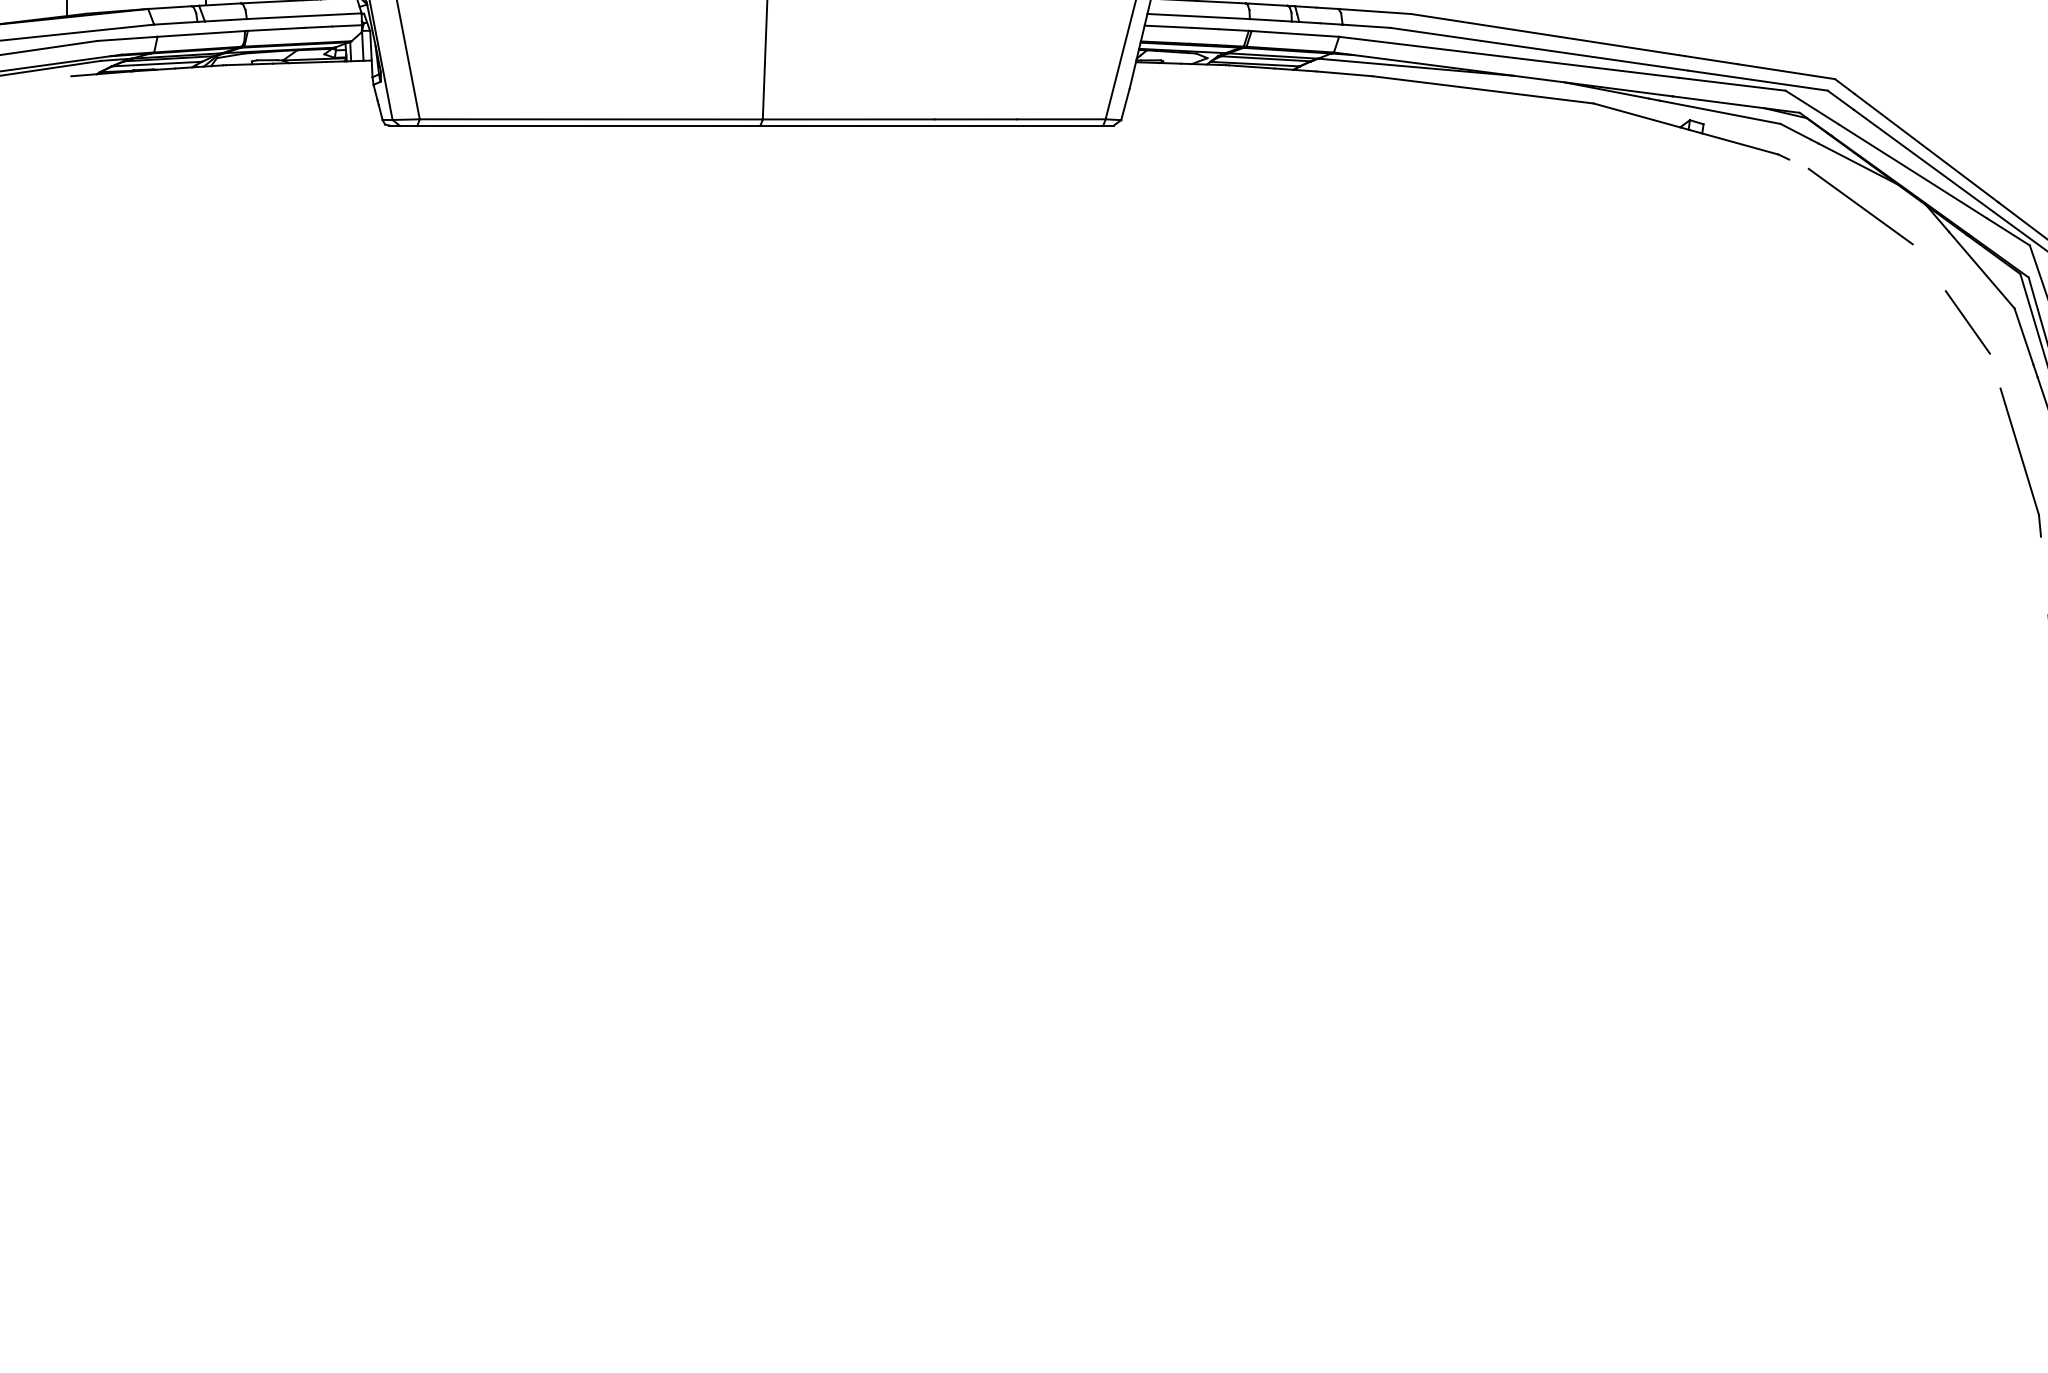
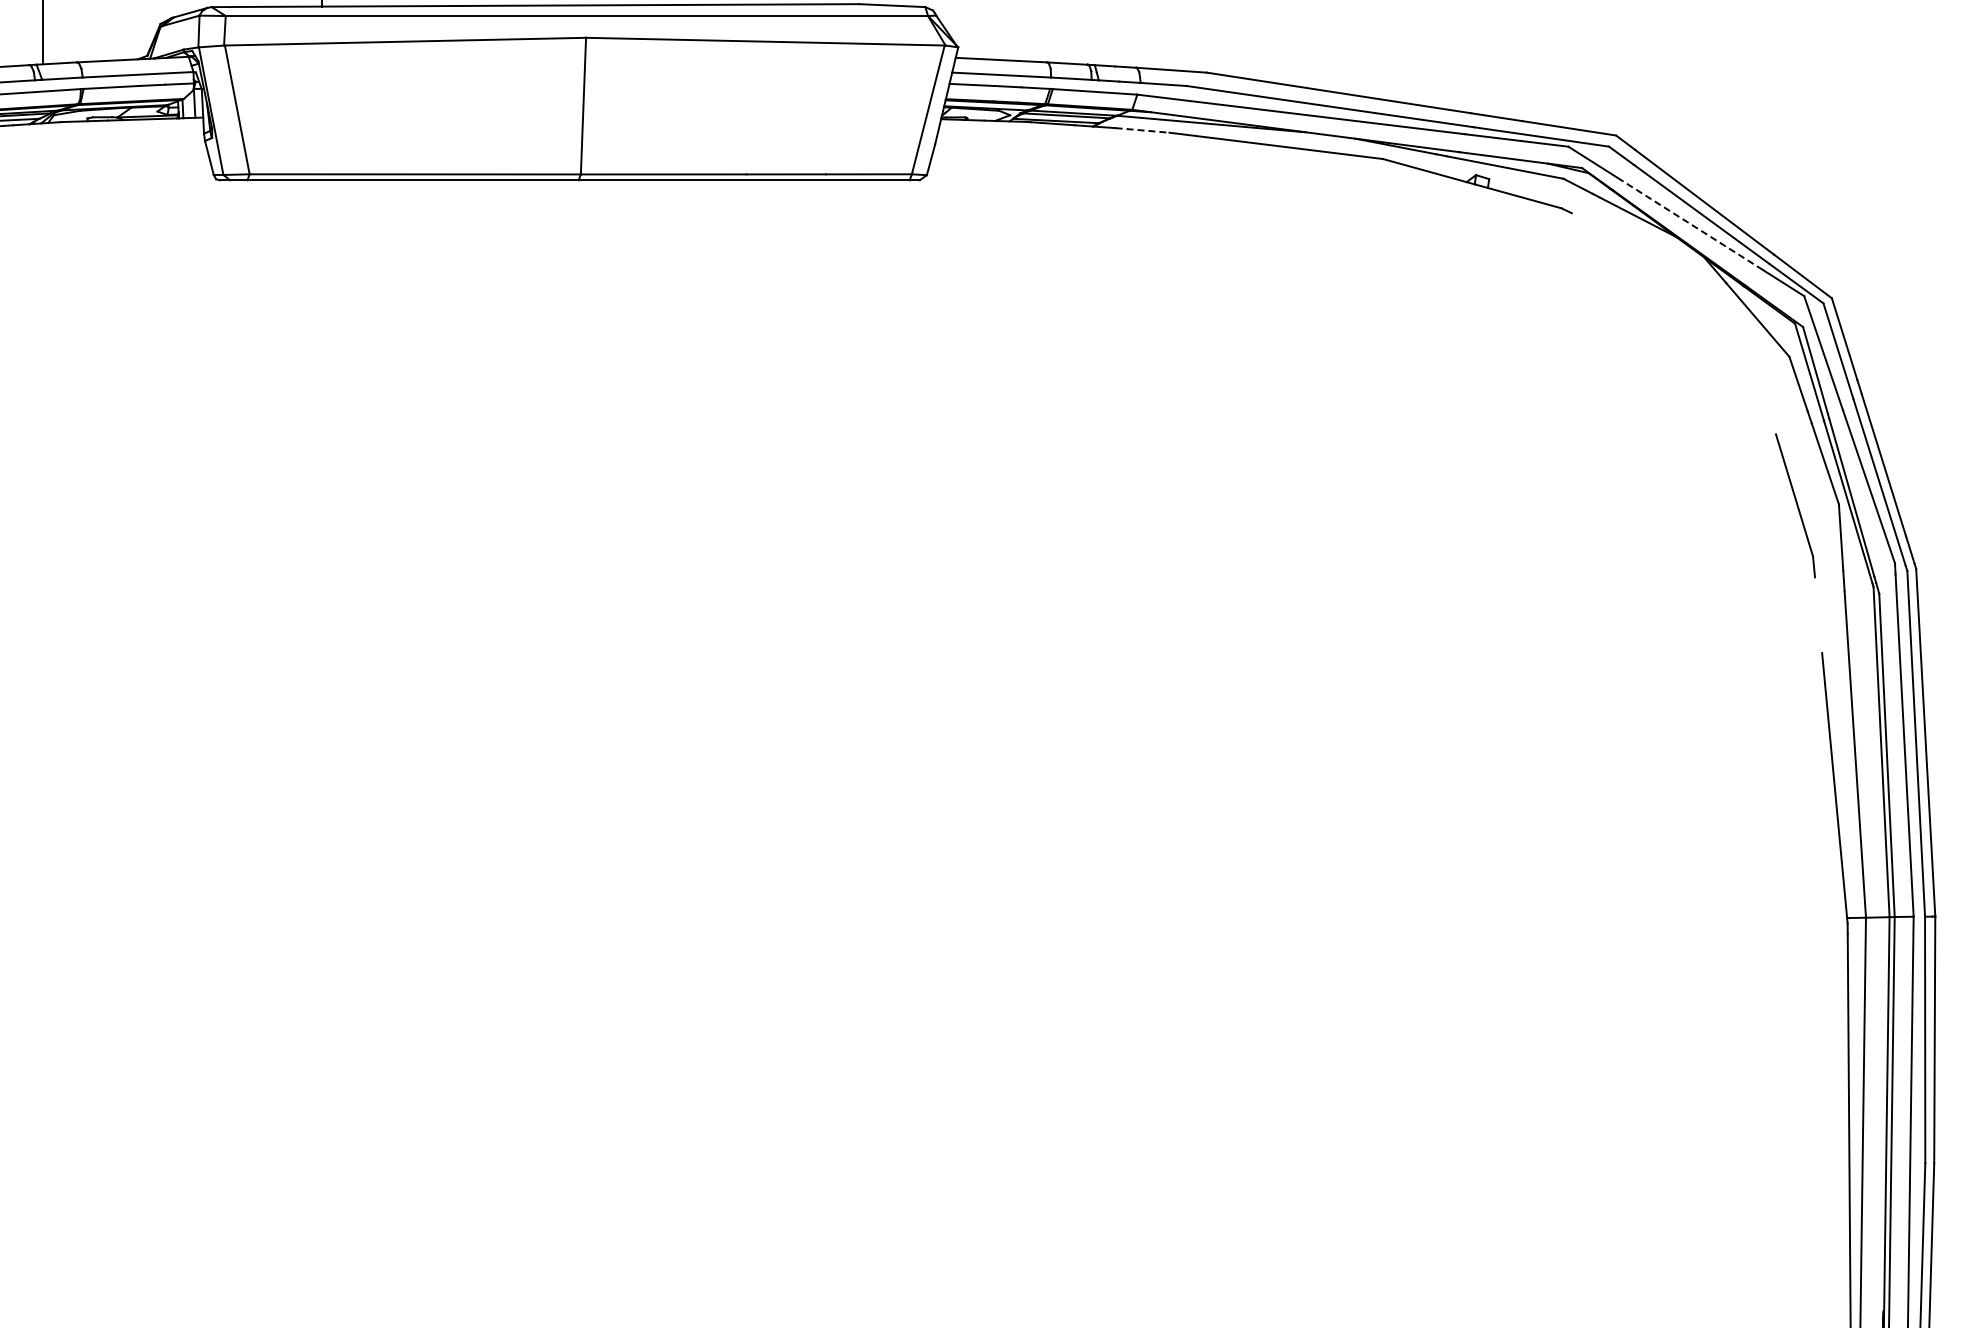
line: (1345, 73) -> (1143, 130), solid -> dashed
line: (1913, 171) -> (1691, 224), solid -> dashed
line: (1860, 206) -> (1640, 258), removed
line: (1967, 322) -> (1744, 370), removed

